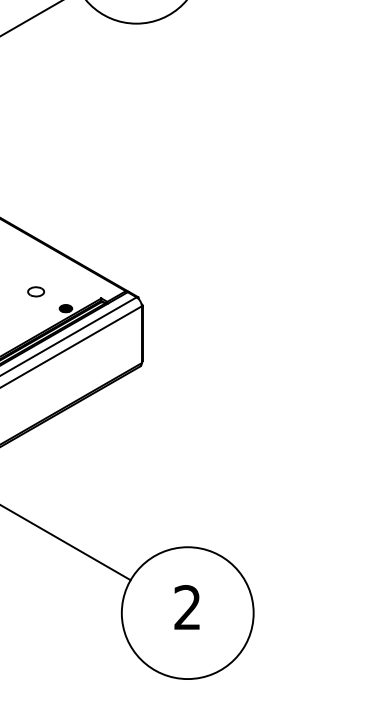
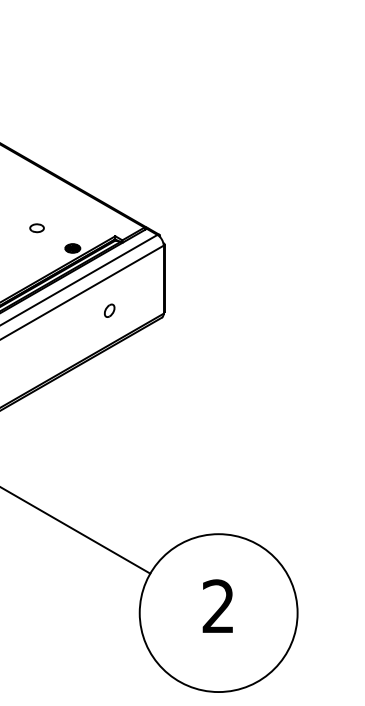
part: (35, 291) -> (36, 227), size x0.71
part: (96, 360) -> (109, 310), added

